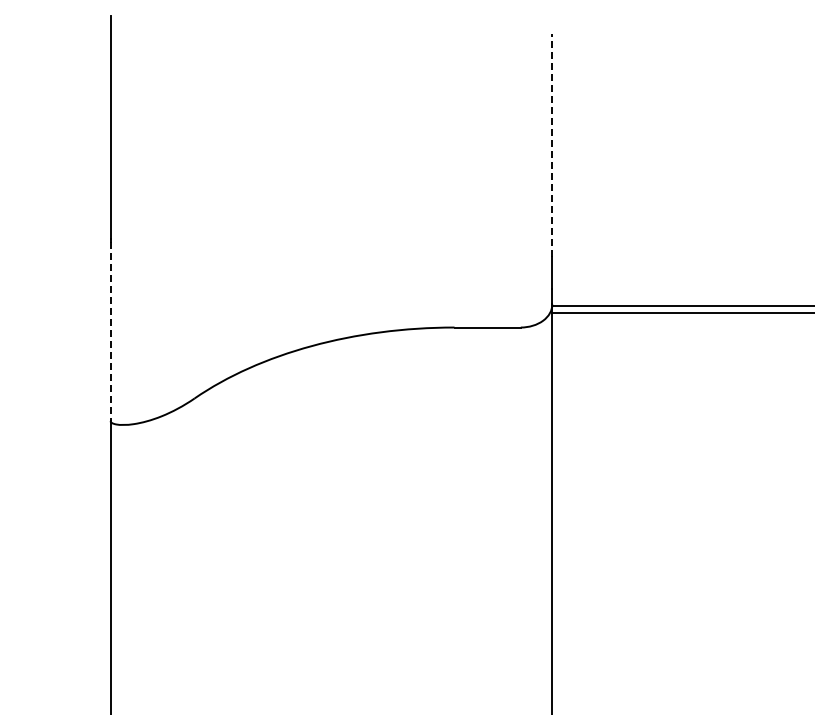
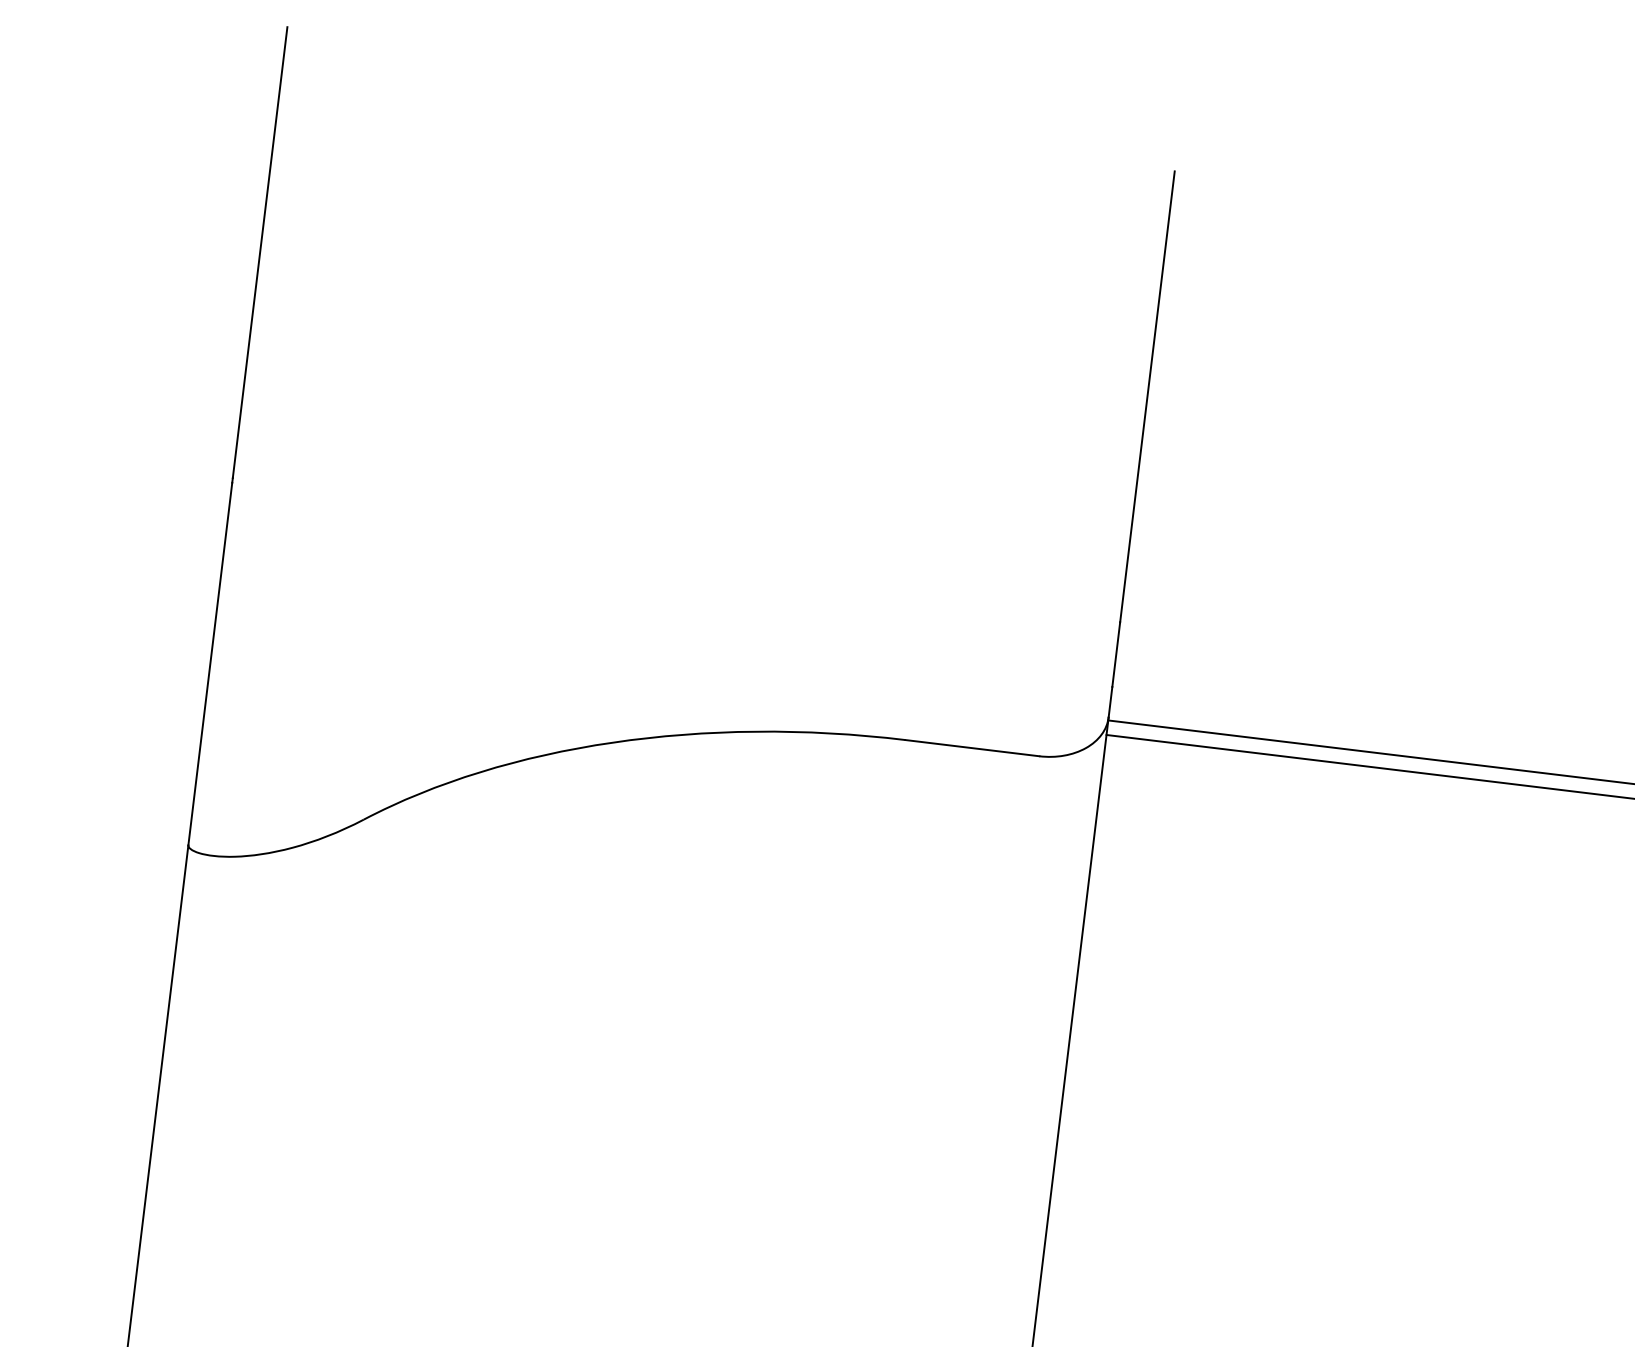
line: (552, 145) -> (1147, 396), dashed -> solid
line: (110, 331) -> (210, 664), dashed -> solid

